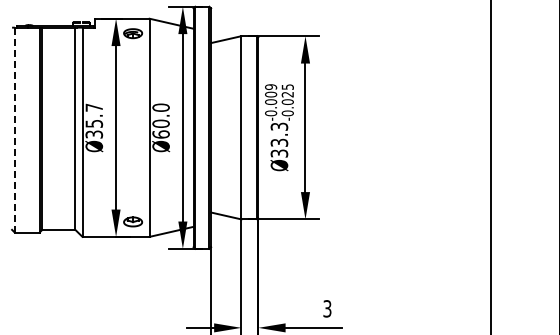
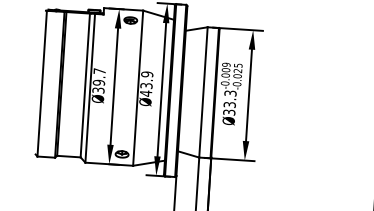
text: (160, 121) -> (146, 84), Ø60.0 -> Ø43.9
text: (93, 123) -> (98, 82), Ø35.7 -> Ø39.7
line: (14, 130) -> (41, 83), dashed -> solid

